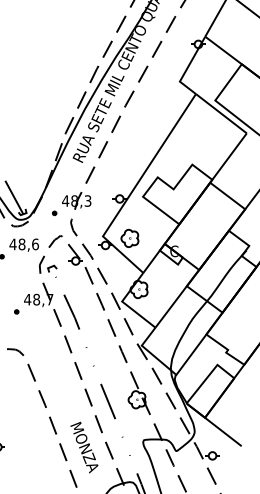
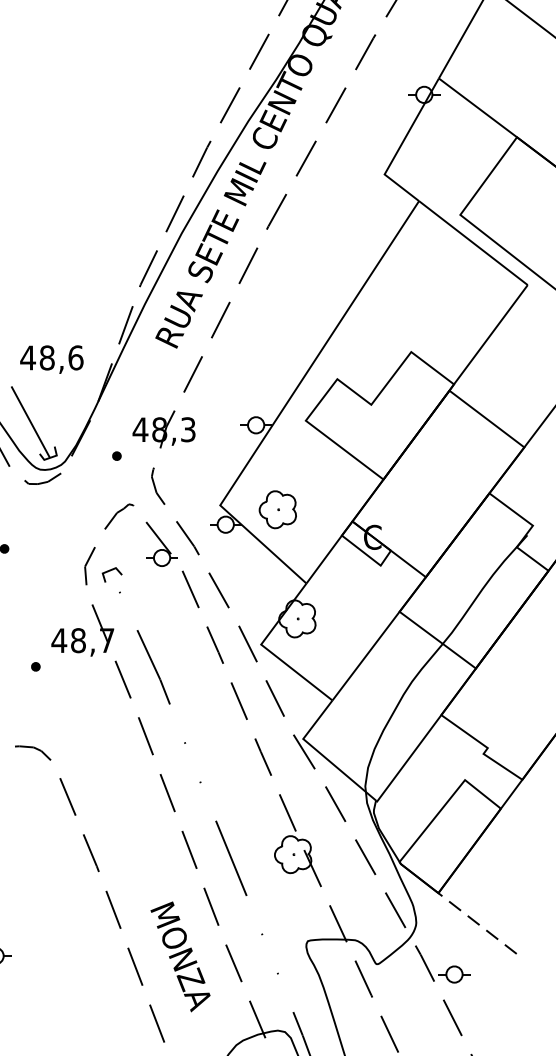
text: (23, 244) -> (50, 358), moved
line: (222, 431) -> (475, 922), solid -> dashed

